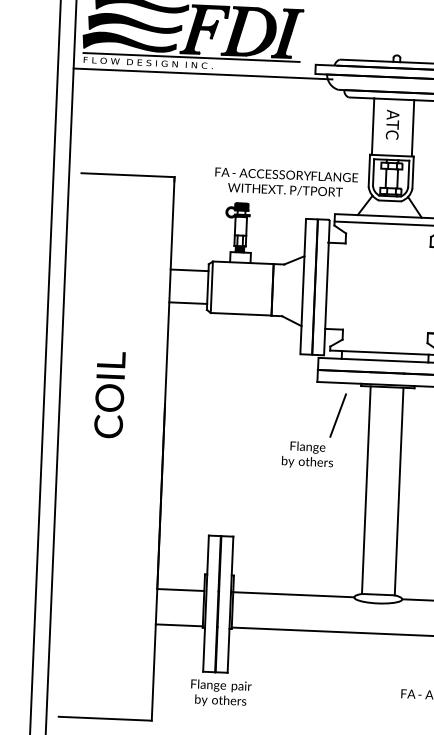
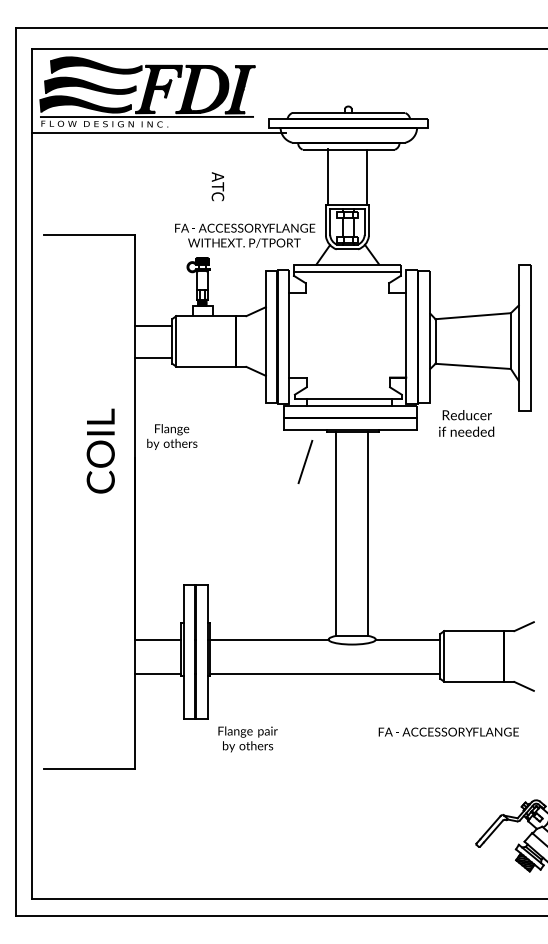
text: (392, 124) -> (217, 186), moved
text: (109, 394) -> (100, 450), moved
text: (308, 454) -> (172, 436), moved
text: (220, 693) -> (247, 739), moved

